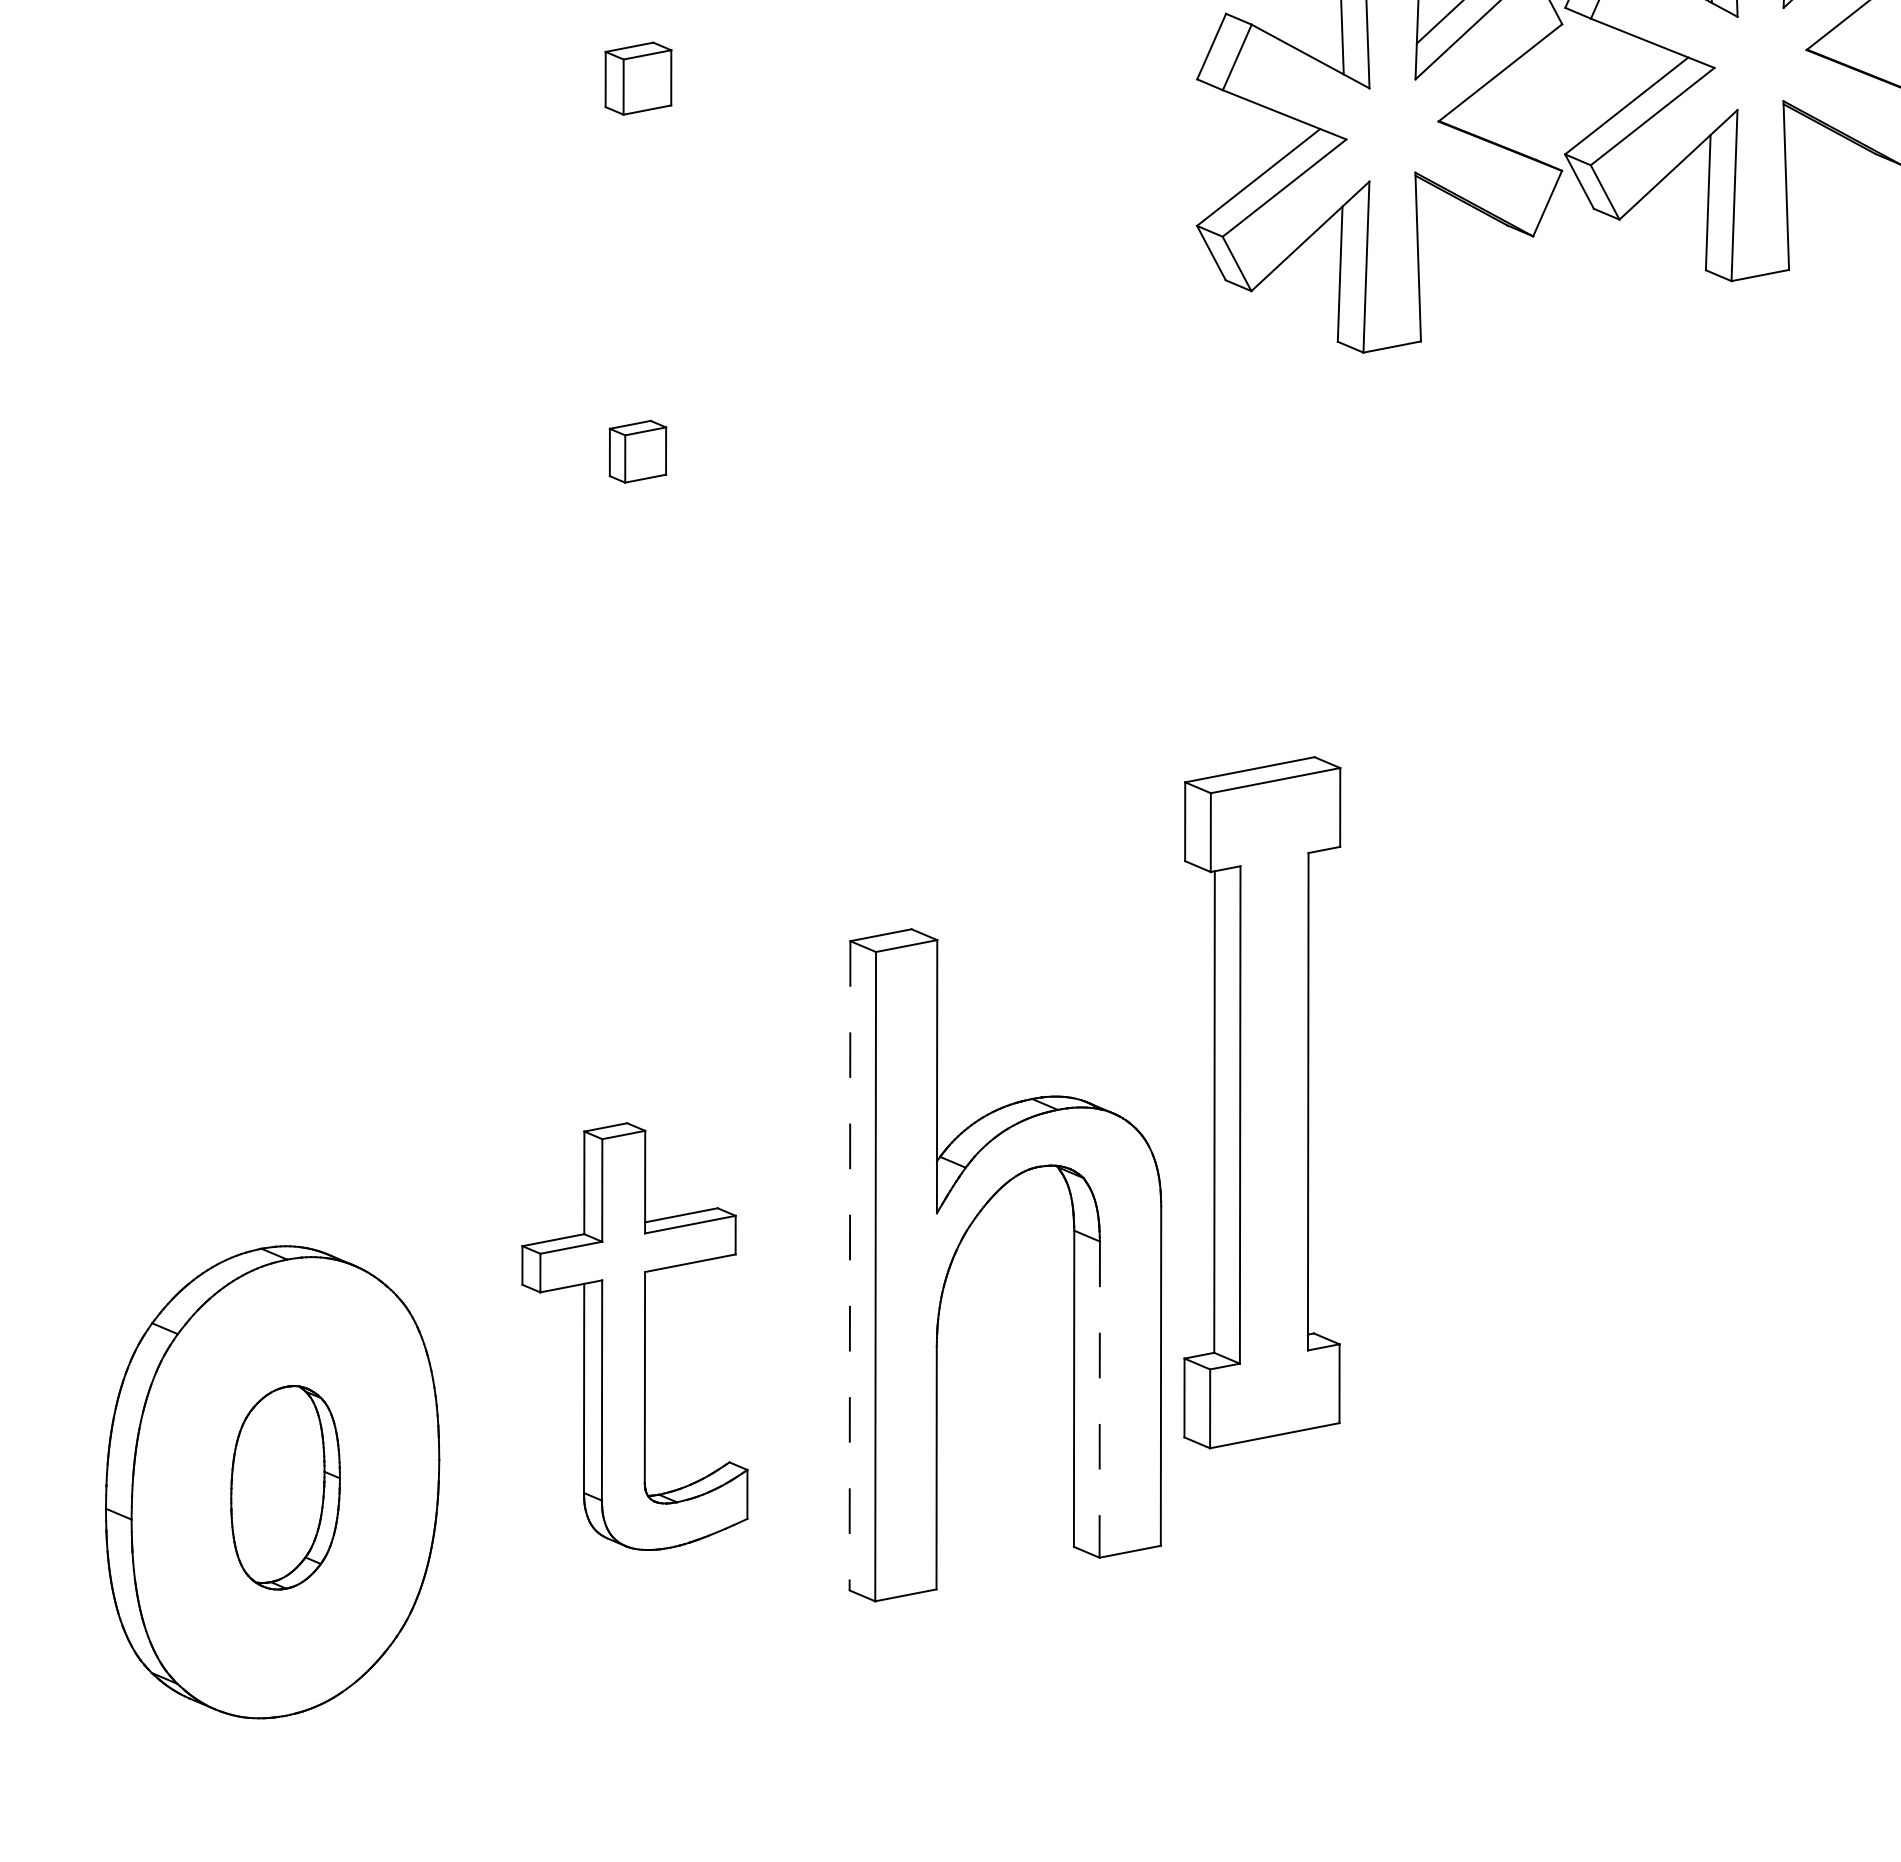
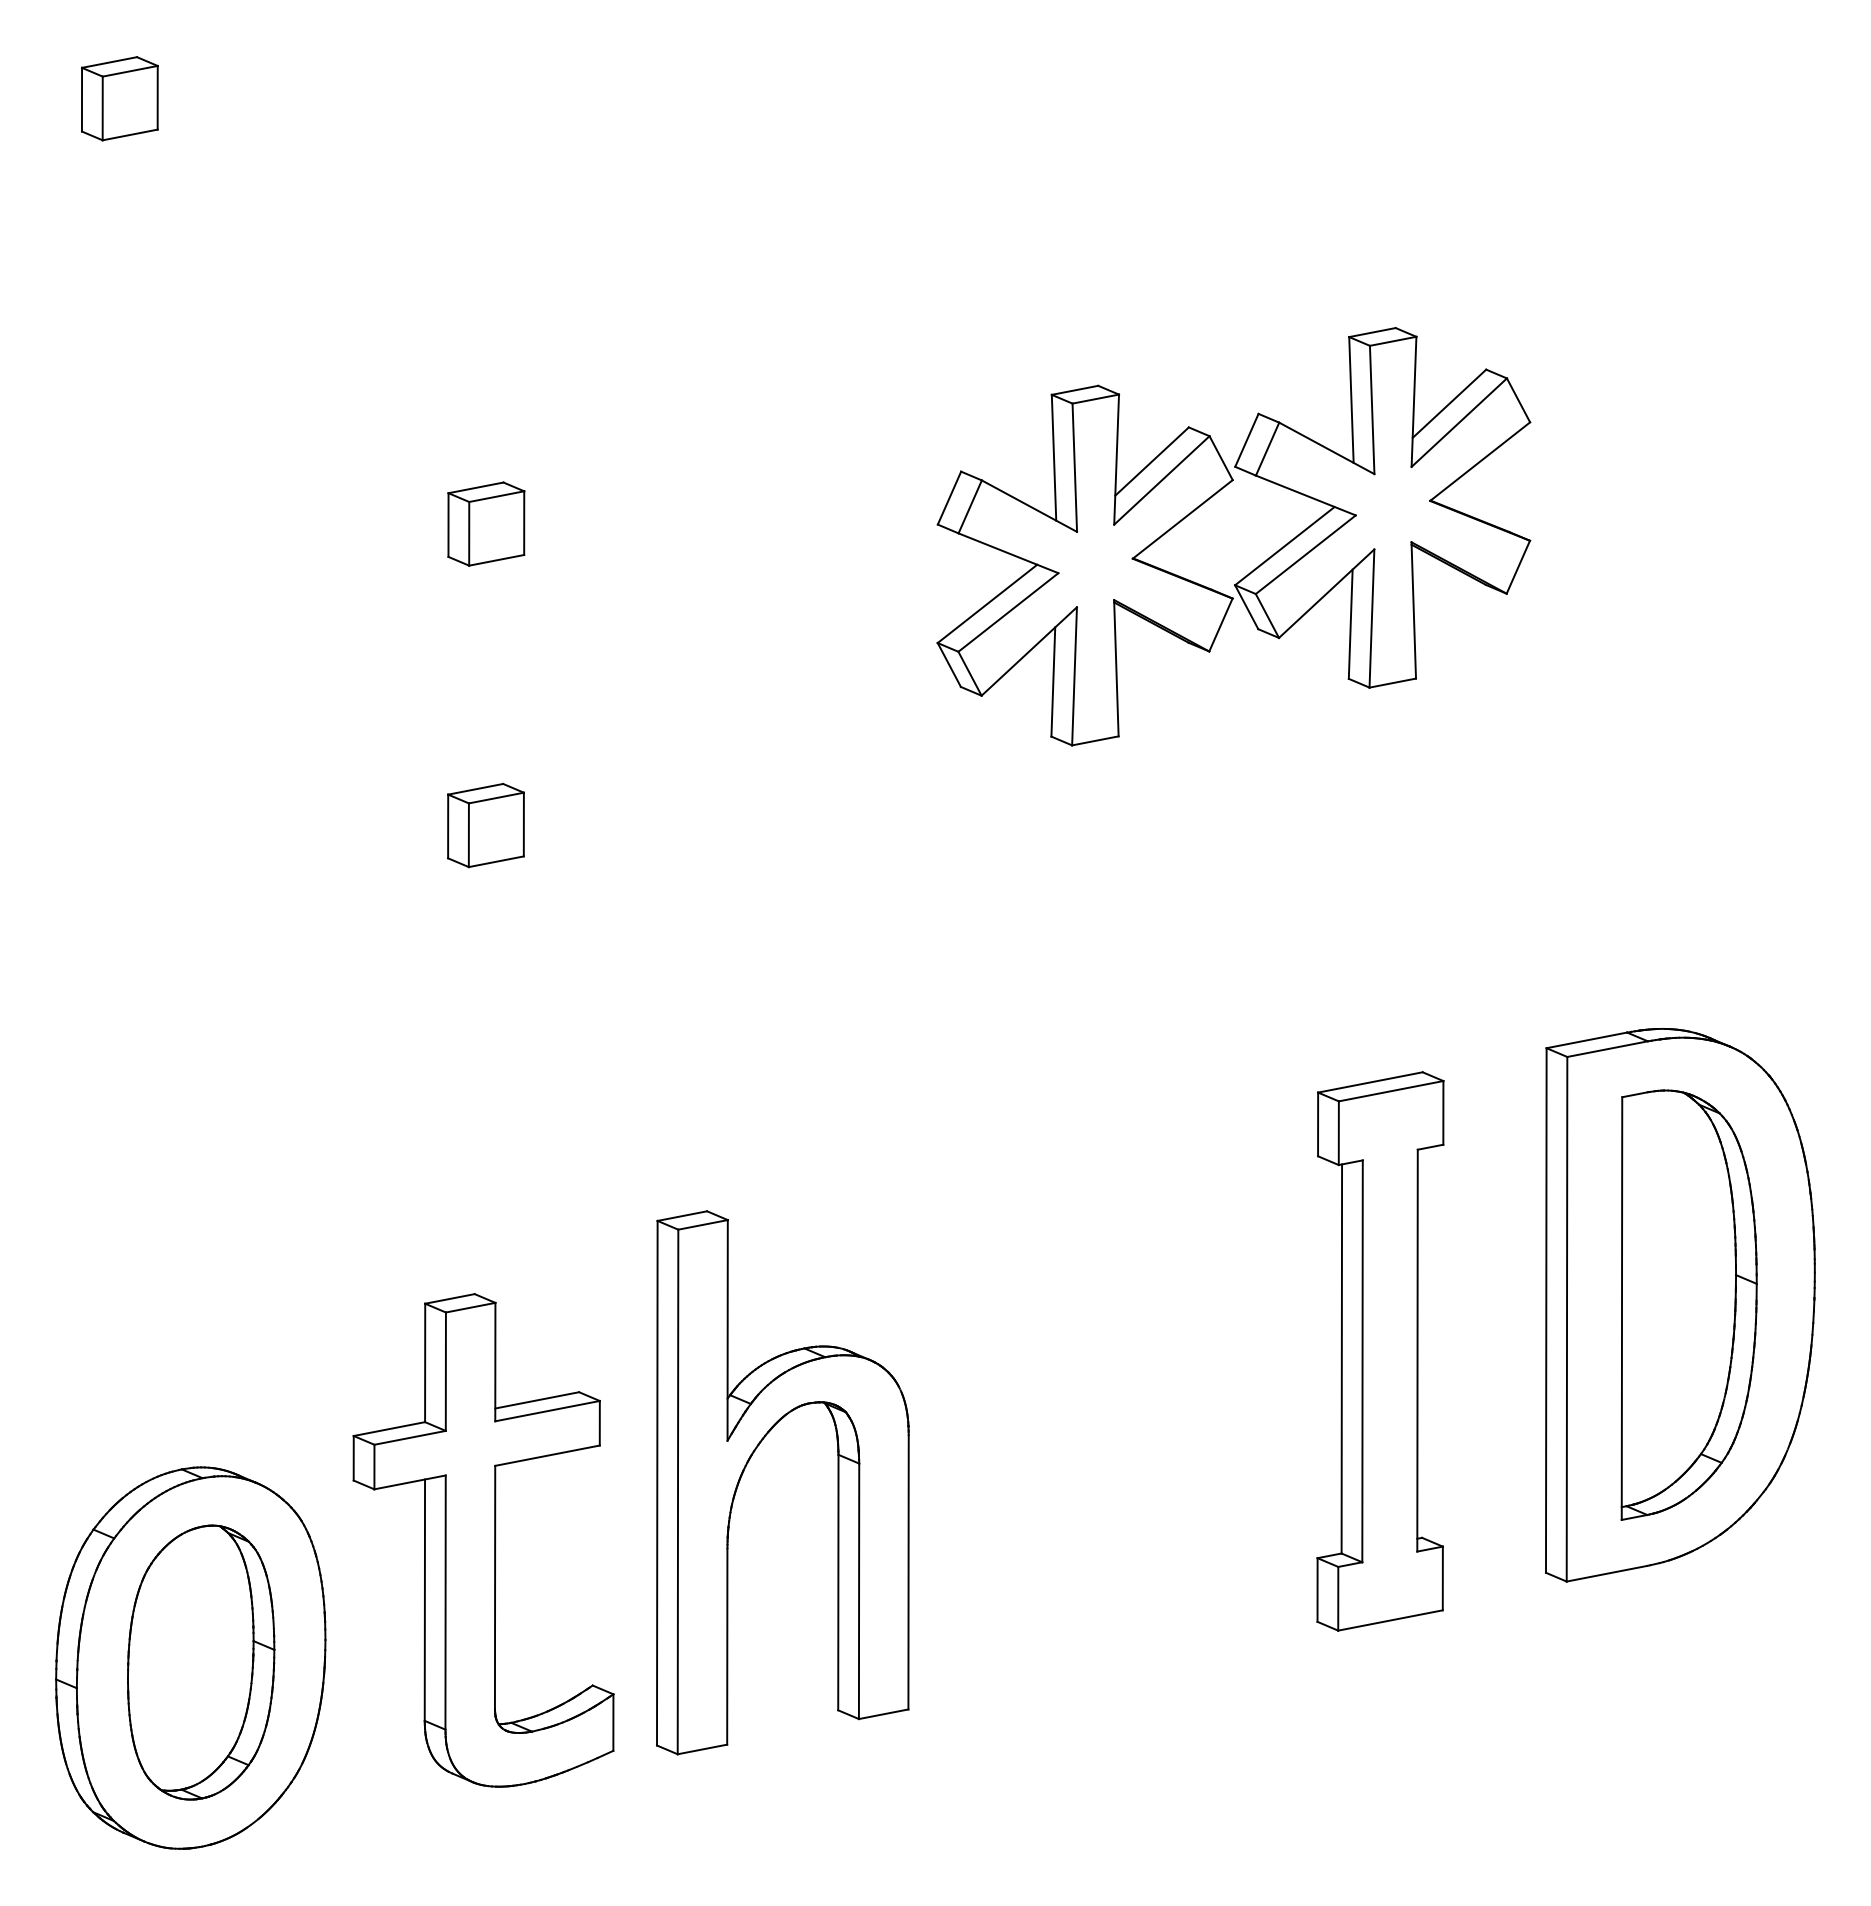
part: (638, 77) -> (486, 523), size x1.43
part: (637, 451) -> (485, 825), size x1.67
part: (1262, 1102) -> (1380, 1351), moved
line: (850, 1266) -> (657, 1483), dashed -> solid
part: (634, 1336) -> (483, 1540), size x1.43
line: (1100, 1399) -> (859, 1591), dashed -> solid
part: (285, 1487) -> (201, 1662), size x1.67

